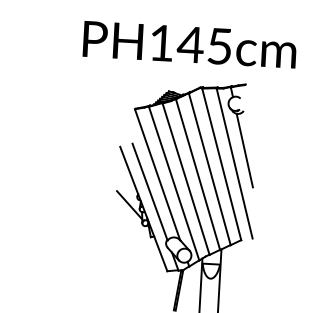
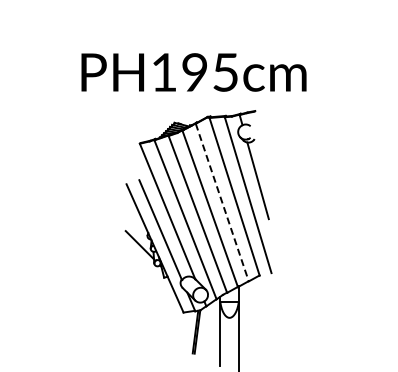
text: (190, 44) -> (194, 72), PH145cm -> PH195cm
line: (209, 170) -> (222, 203), solid -> dashed

